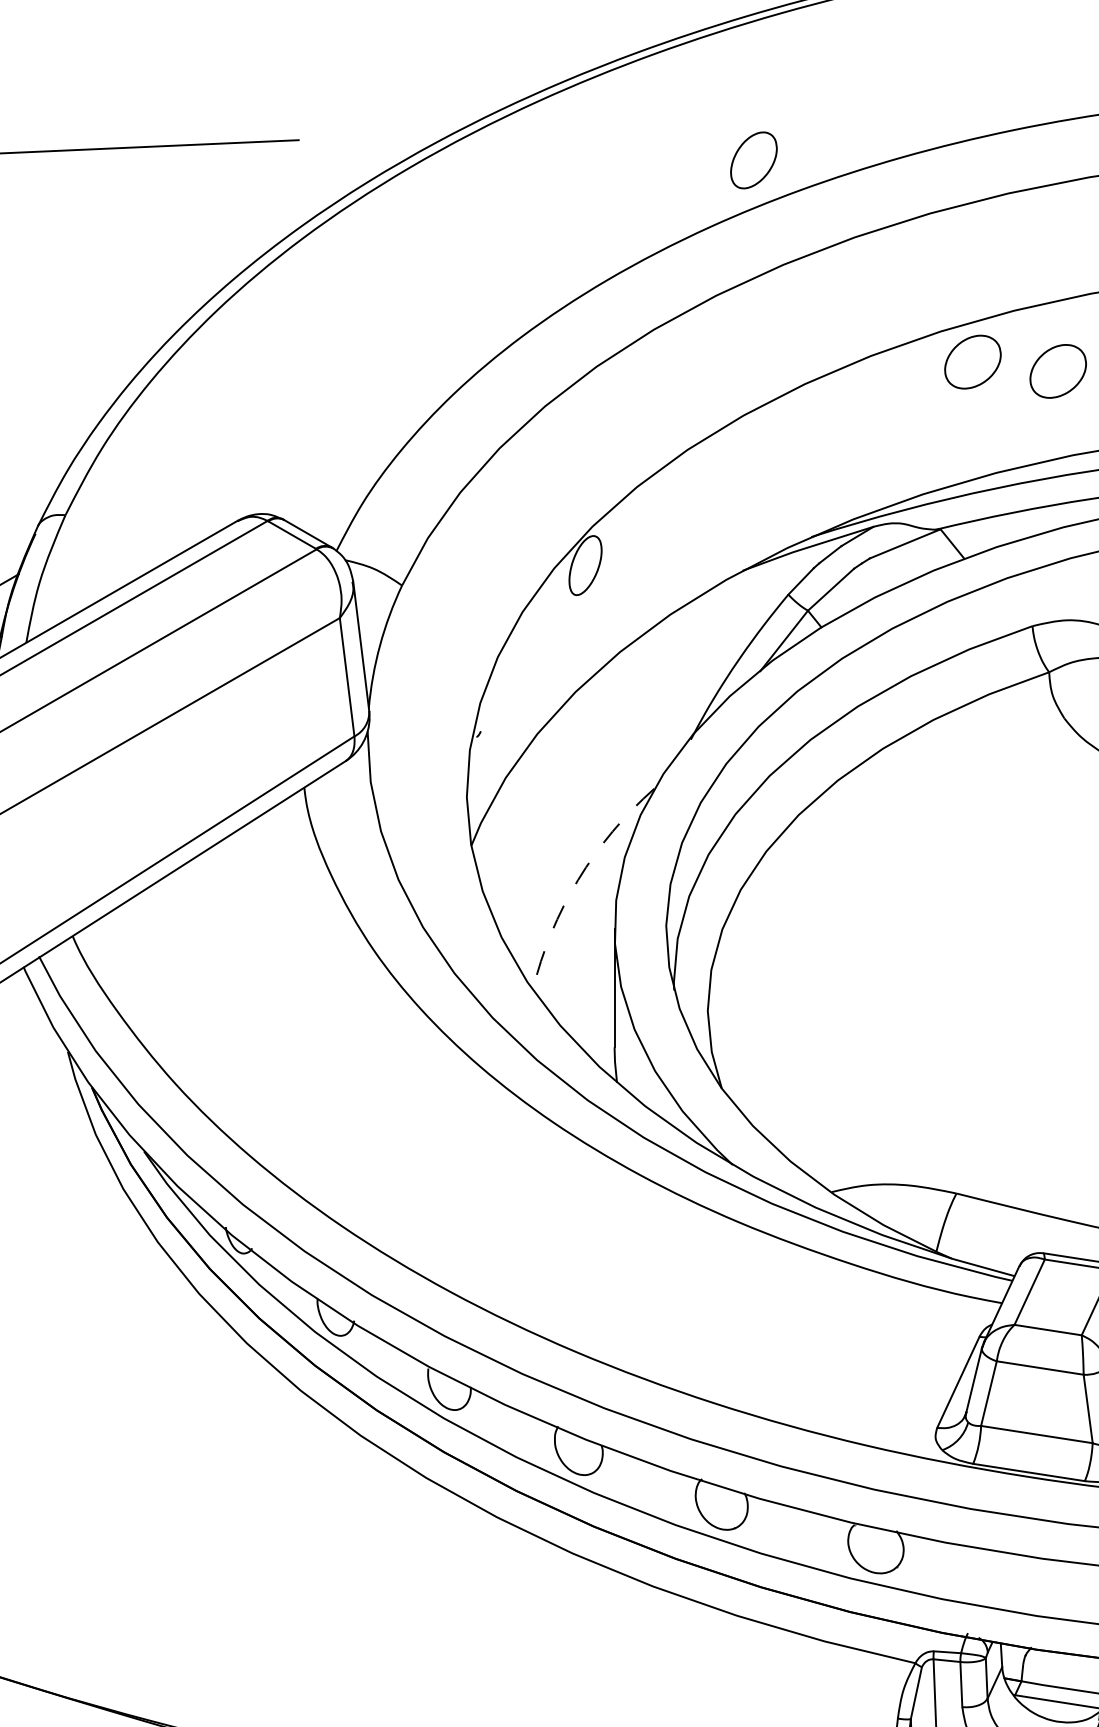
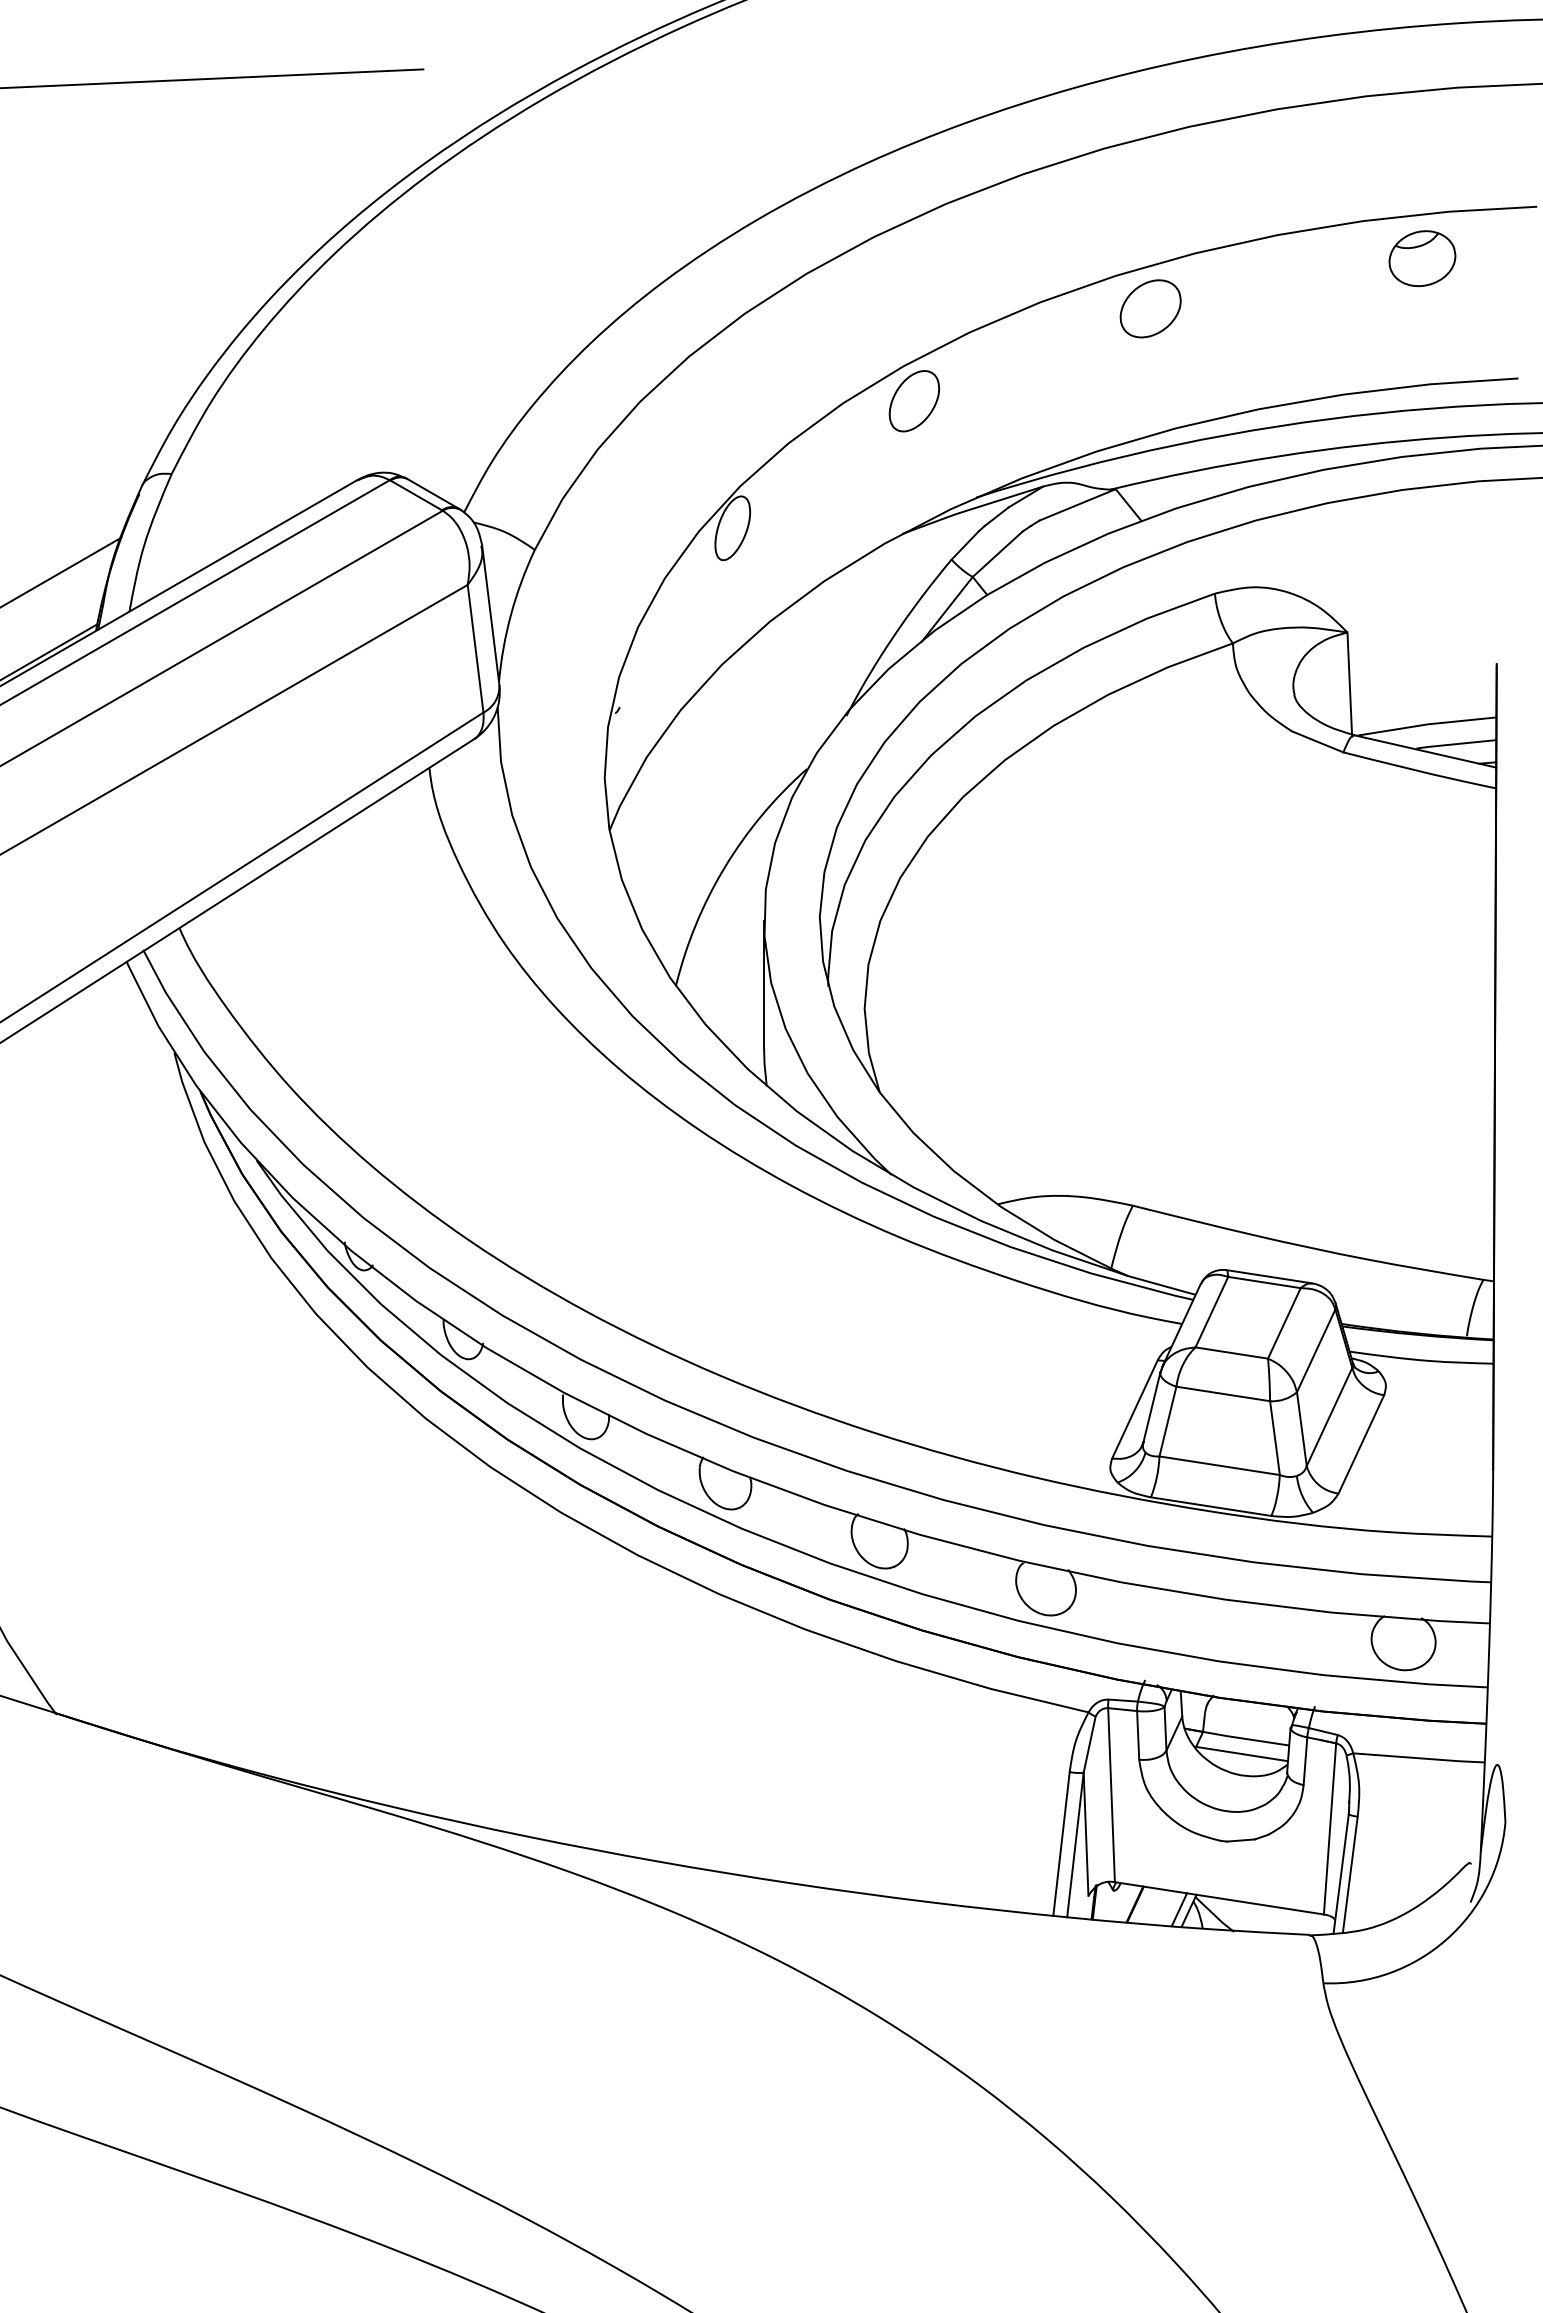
part: (754, 160) -> (914, 401), moved
part: (1058, 371) -> (1242, 318), removed
arc: (577, 880) -> (724, 867), dashed -> solid

